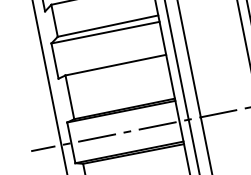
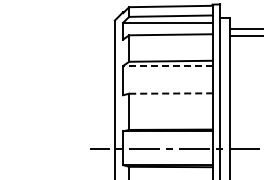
line: (105, 33) -> (167, 66), solid -> dashed
line: (115, 65) -> (170, 93), solid -> dashed

